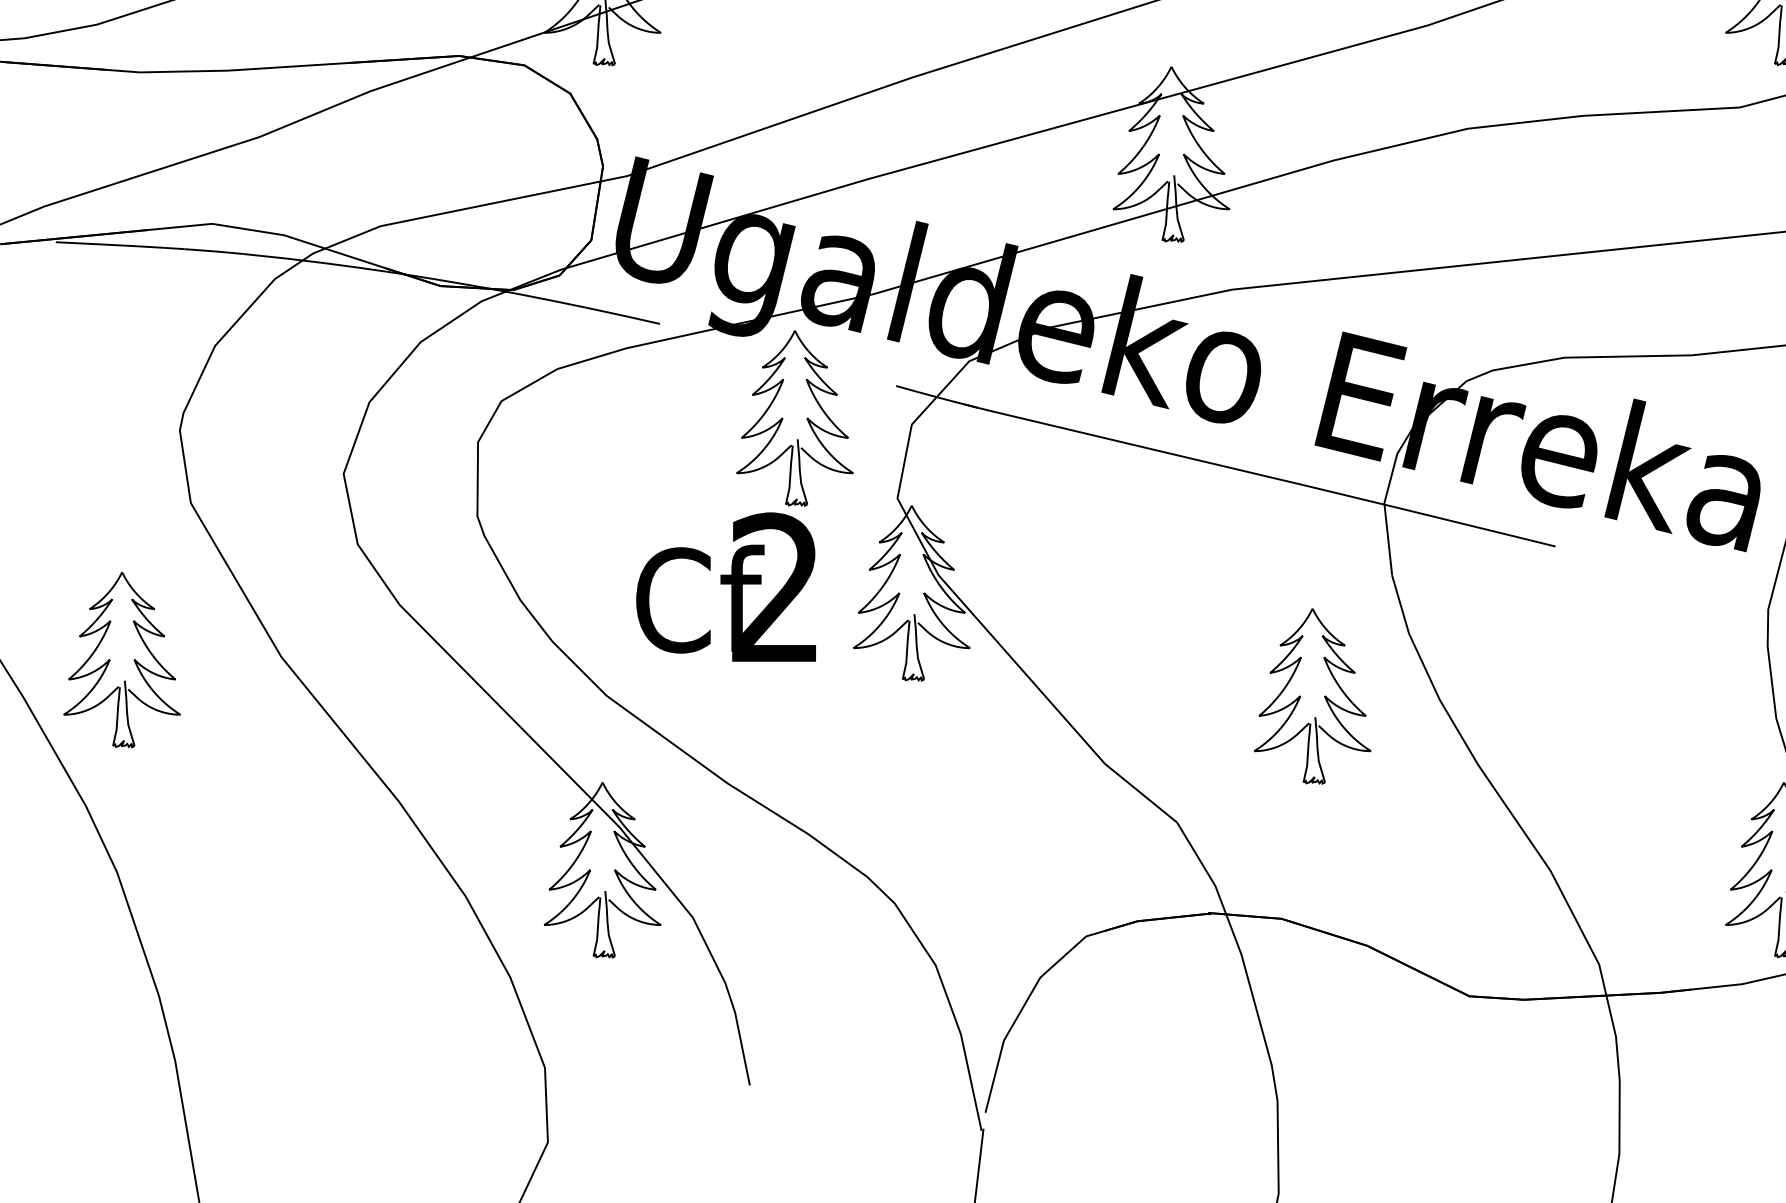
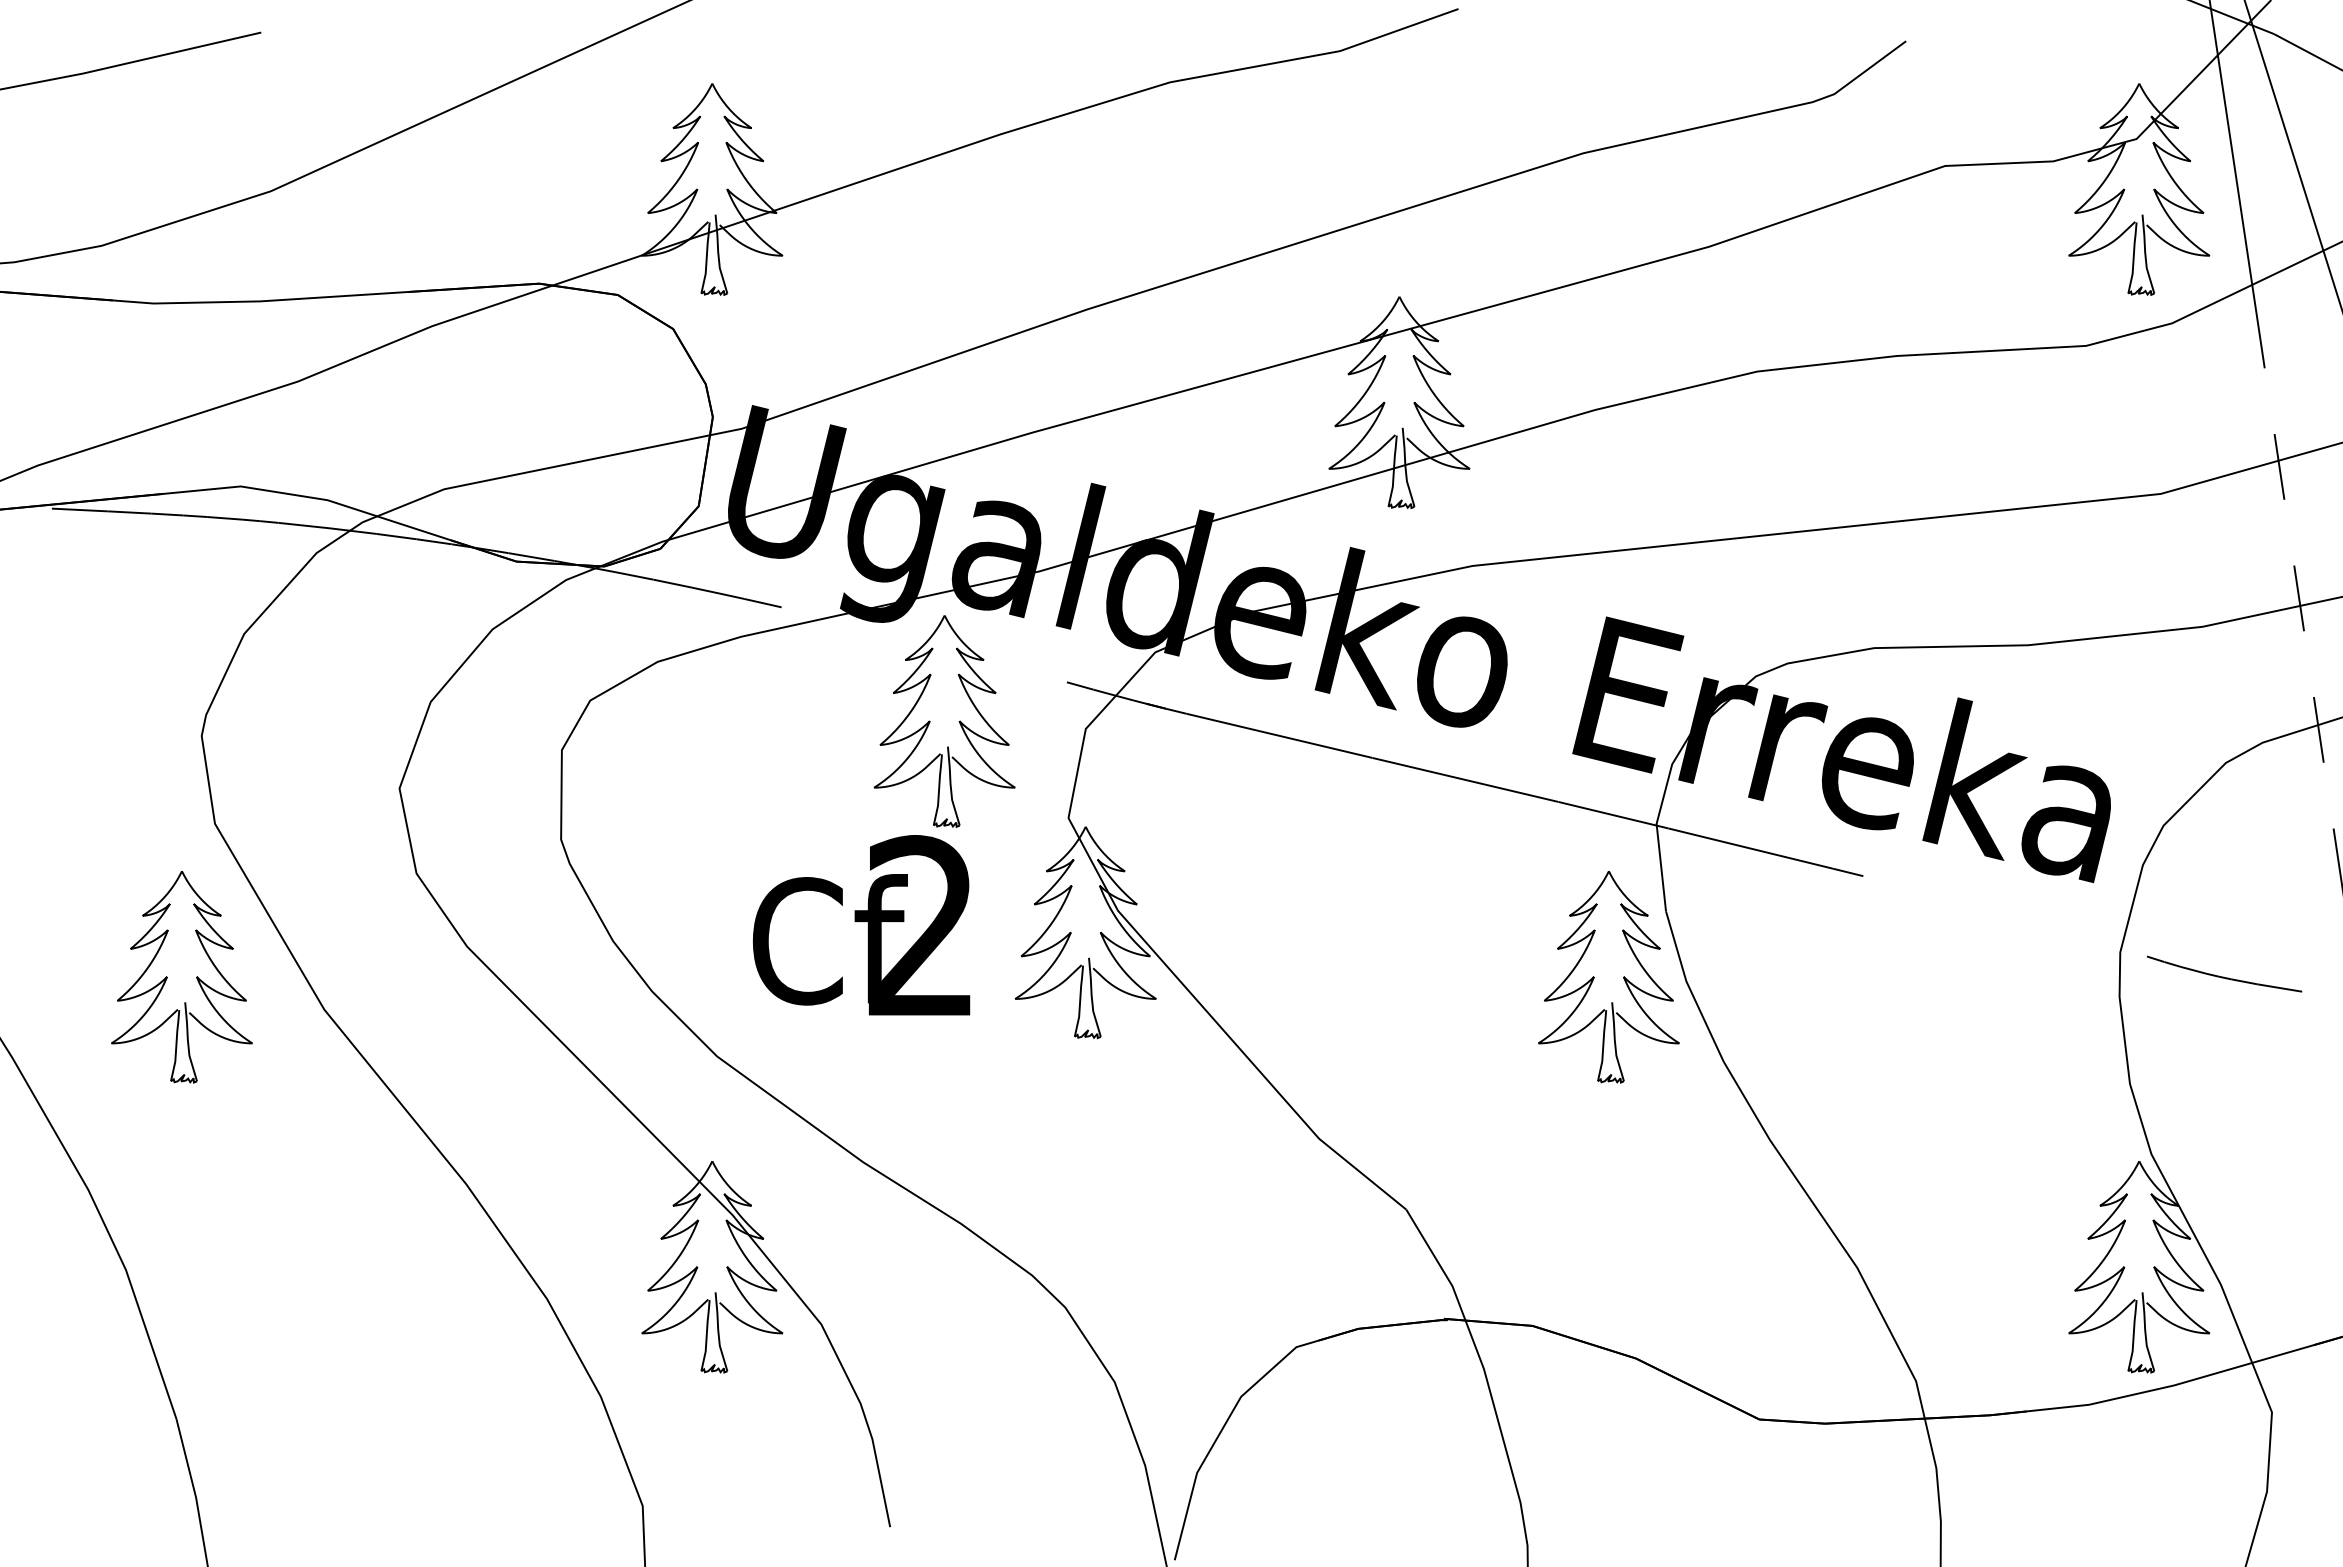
part: (110, 660) -> (167, 977), moved
part: (1300, 696) -> (1594, 977), moved

